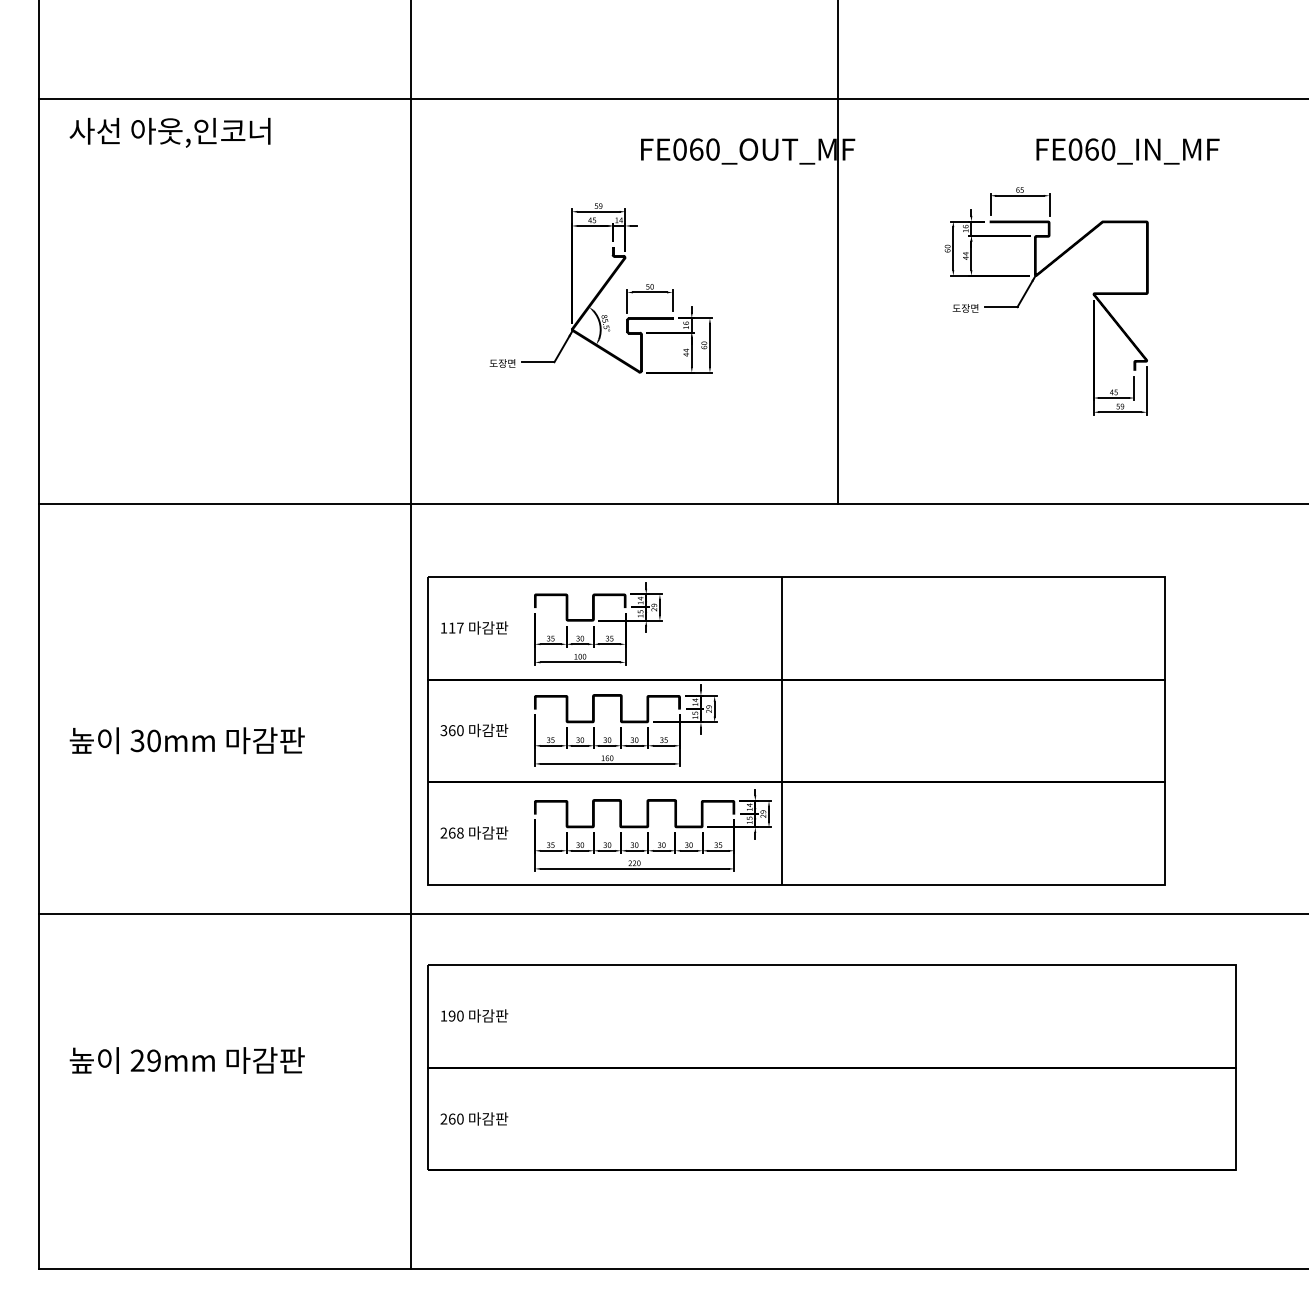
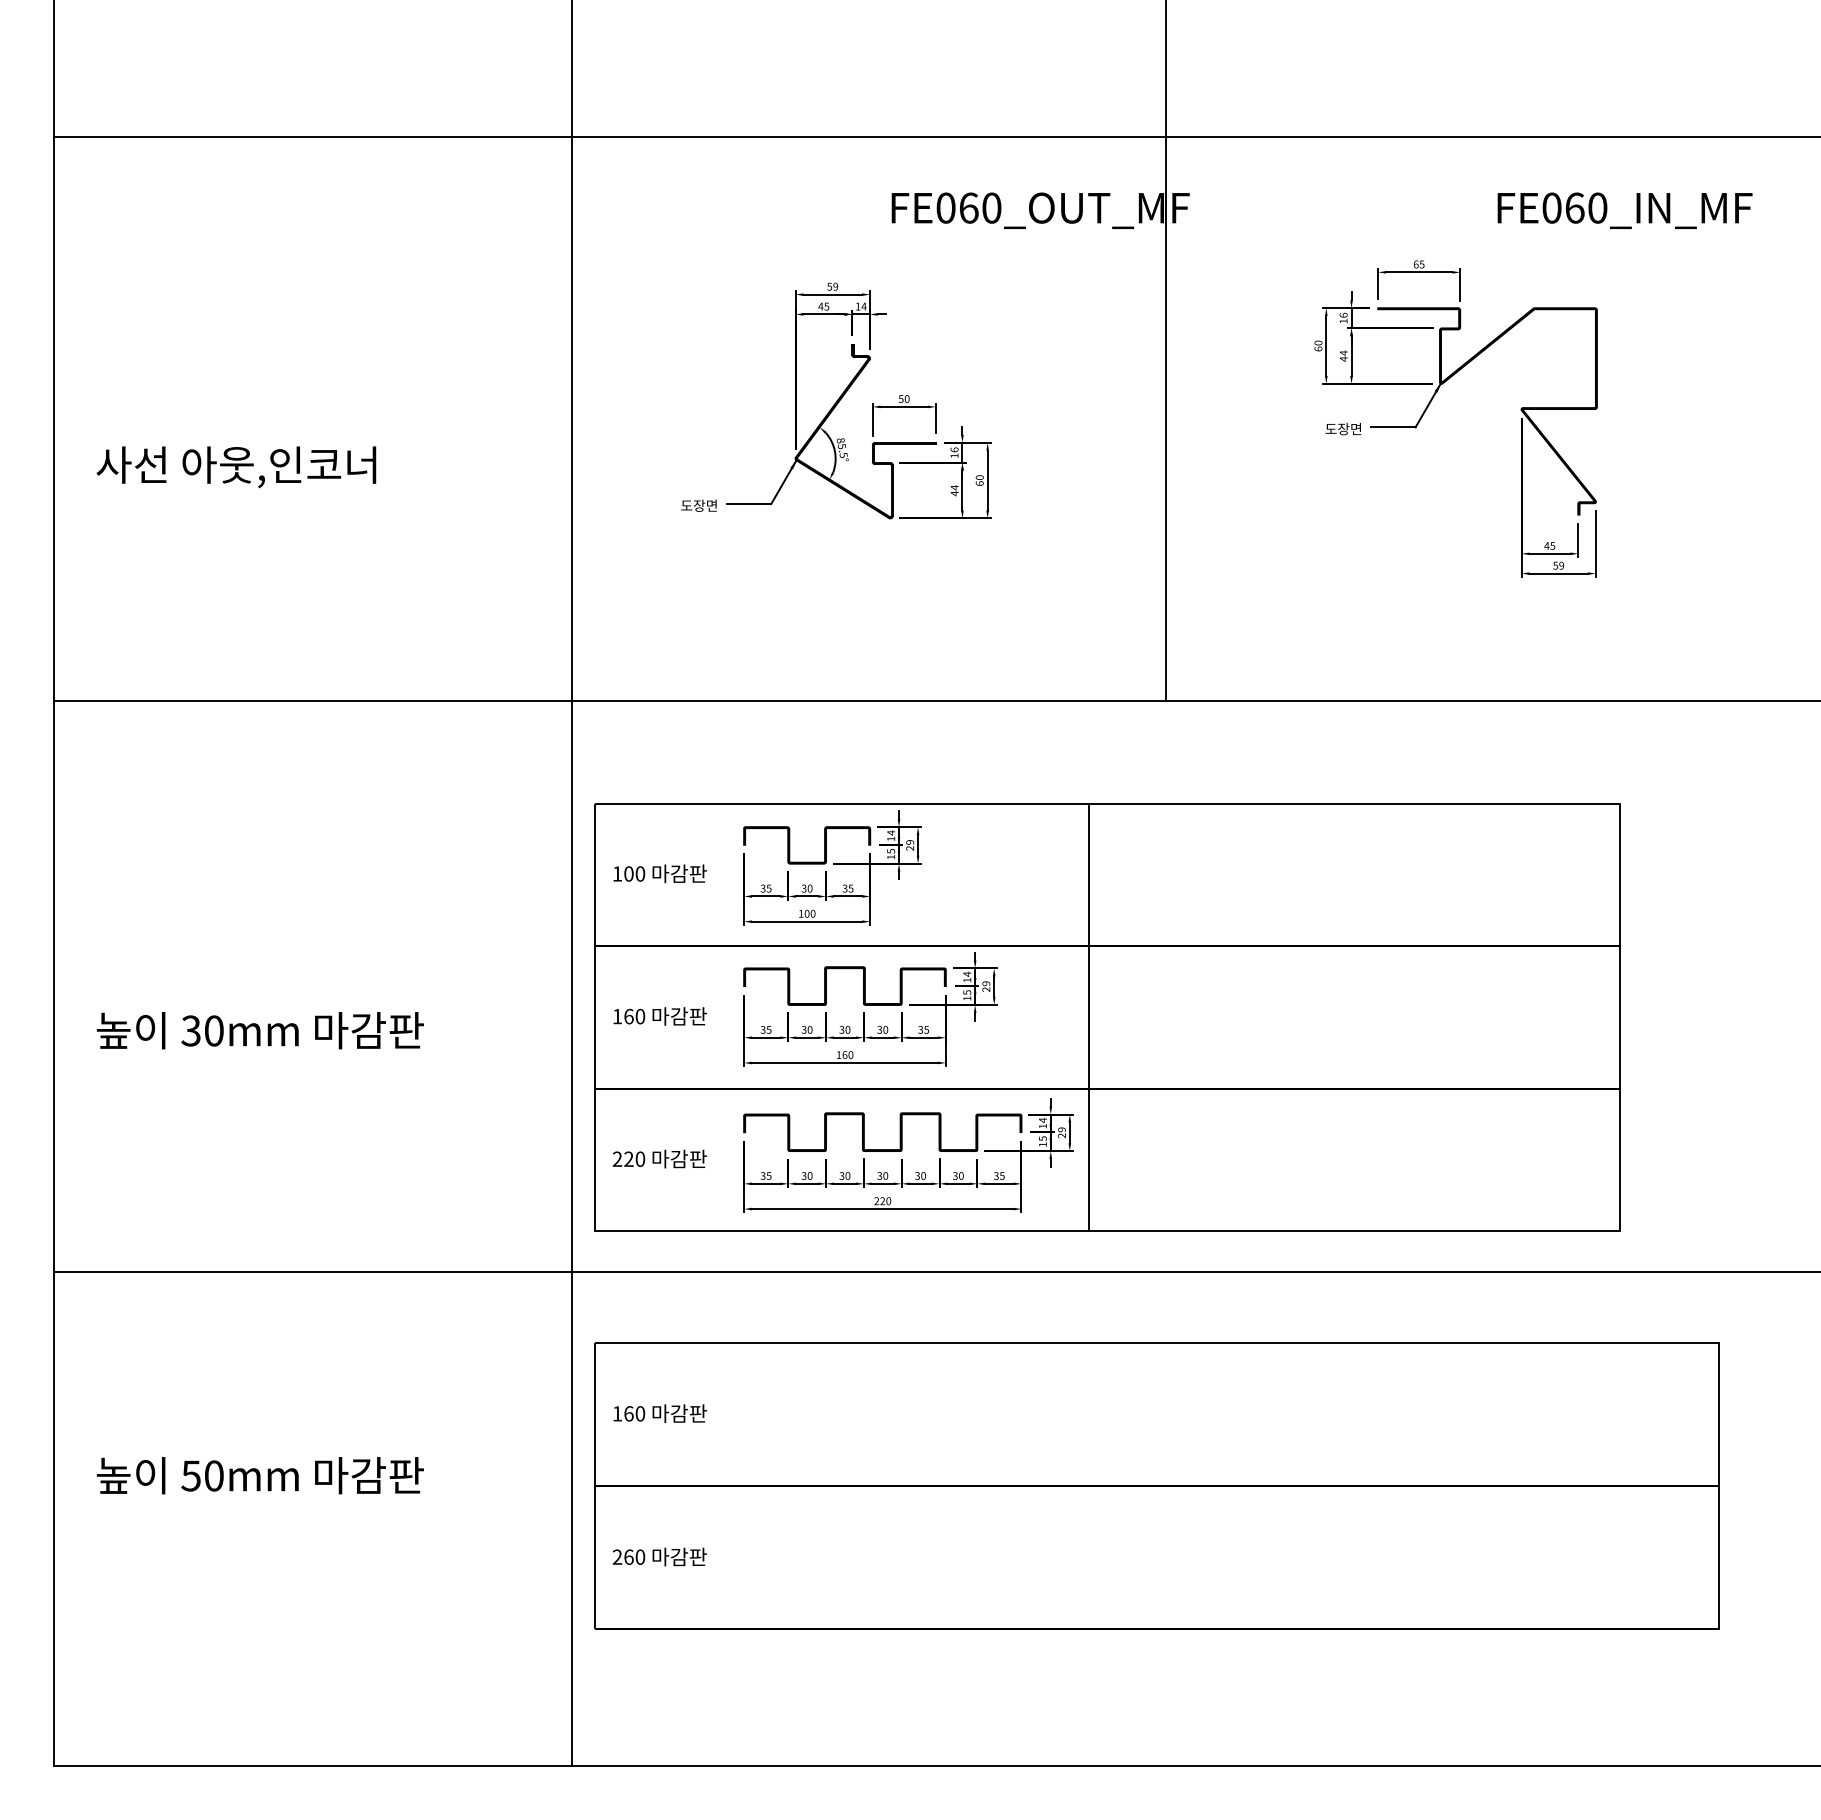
text: (169, 132) -> (235, 466), moved
text: (1127, 151) -> (1624, 210), moved
text: (455, 627) -> (633, 873), 117 -> 100
text: (443, 730) -> (616, 1016), 360 -> 160
text: (455, 832) -> (633, 1158), 268 -> 220
text: (451, 1015) -> (628, 1413), 190 -> 160
text: (145, 1060) -> (202, 1475), 29mm -> 50mm

